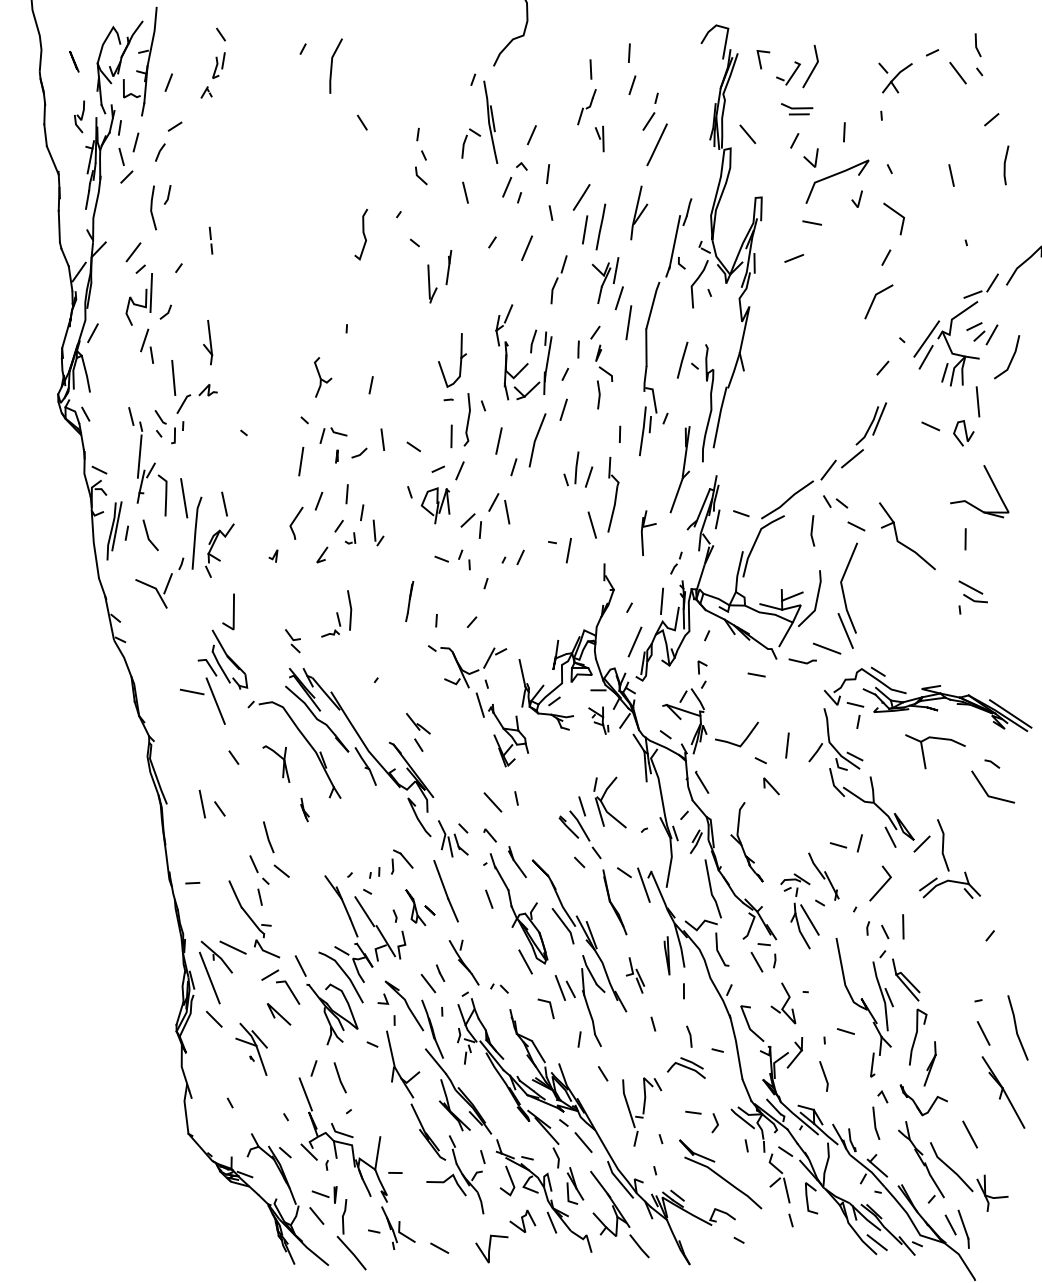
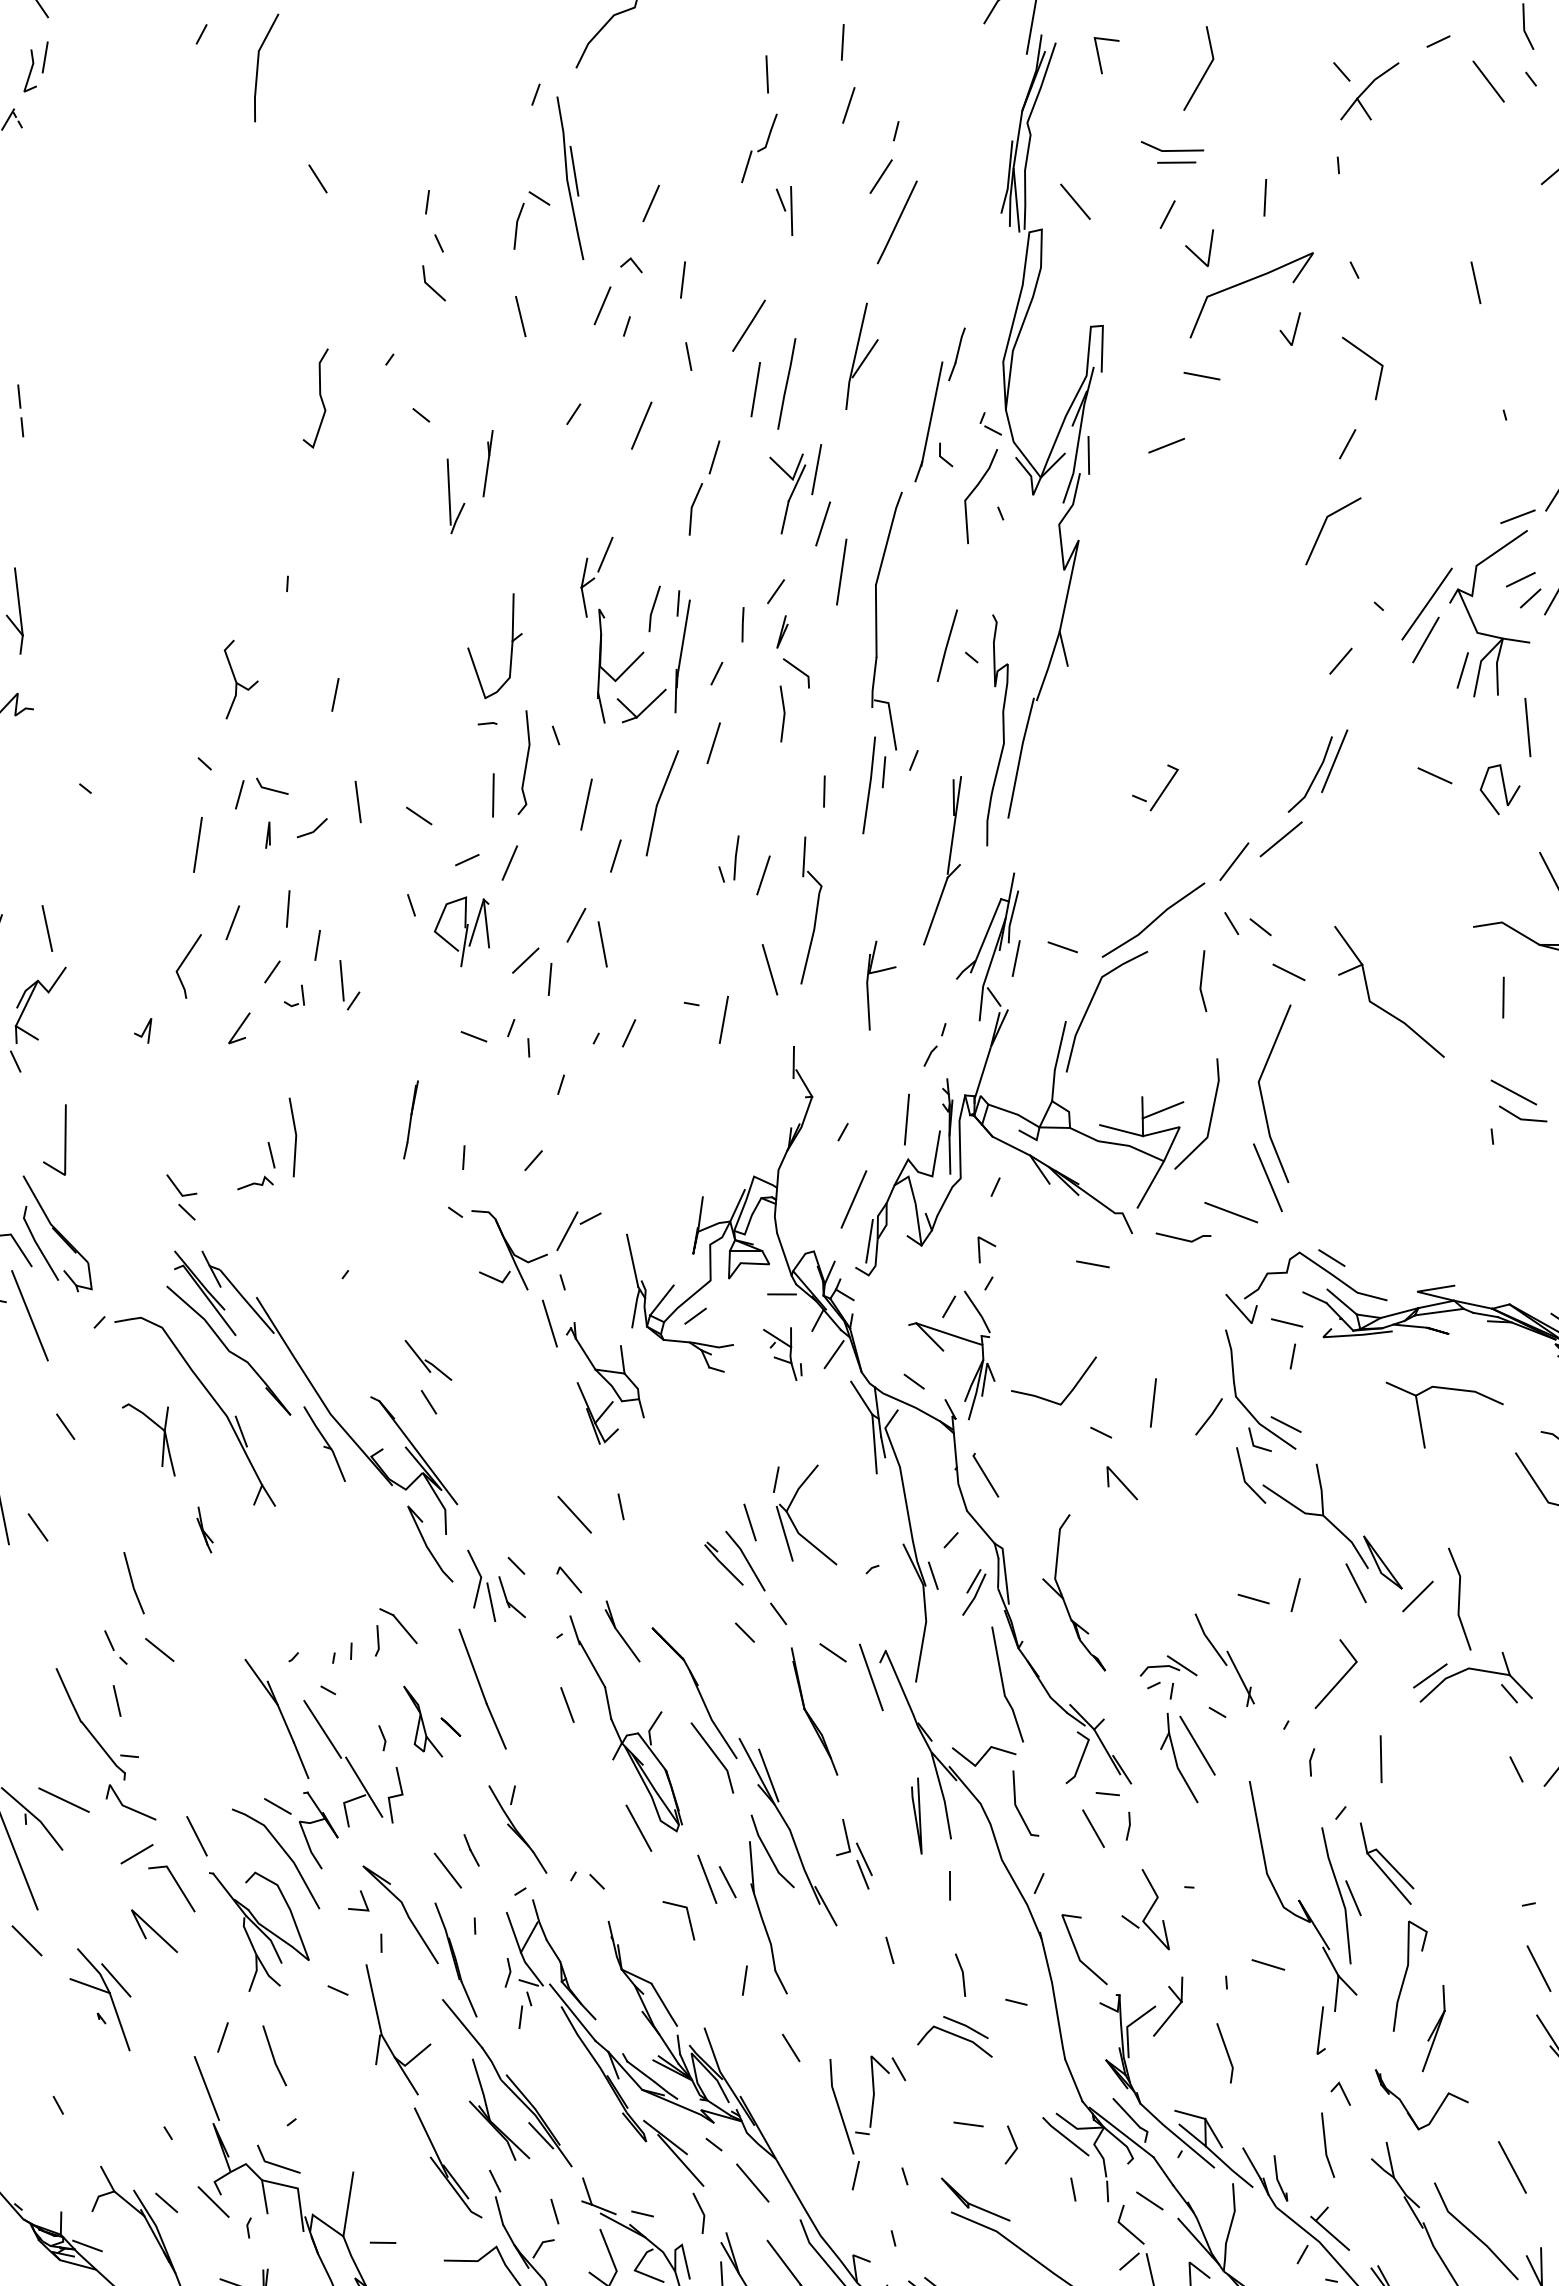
part: (788, 73) -> (1155, 787), moved
part: (571, 468) -> (729, 858), size x0.7
part: (259, 869) -> (115, 1646), size x0.6
line: (885, 931) -> (1517, 1768), moved

